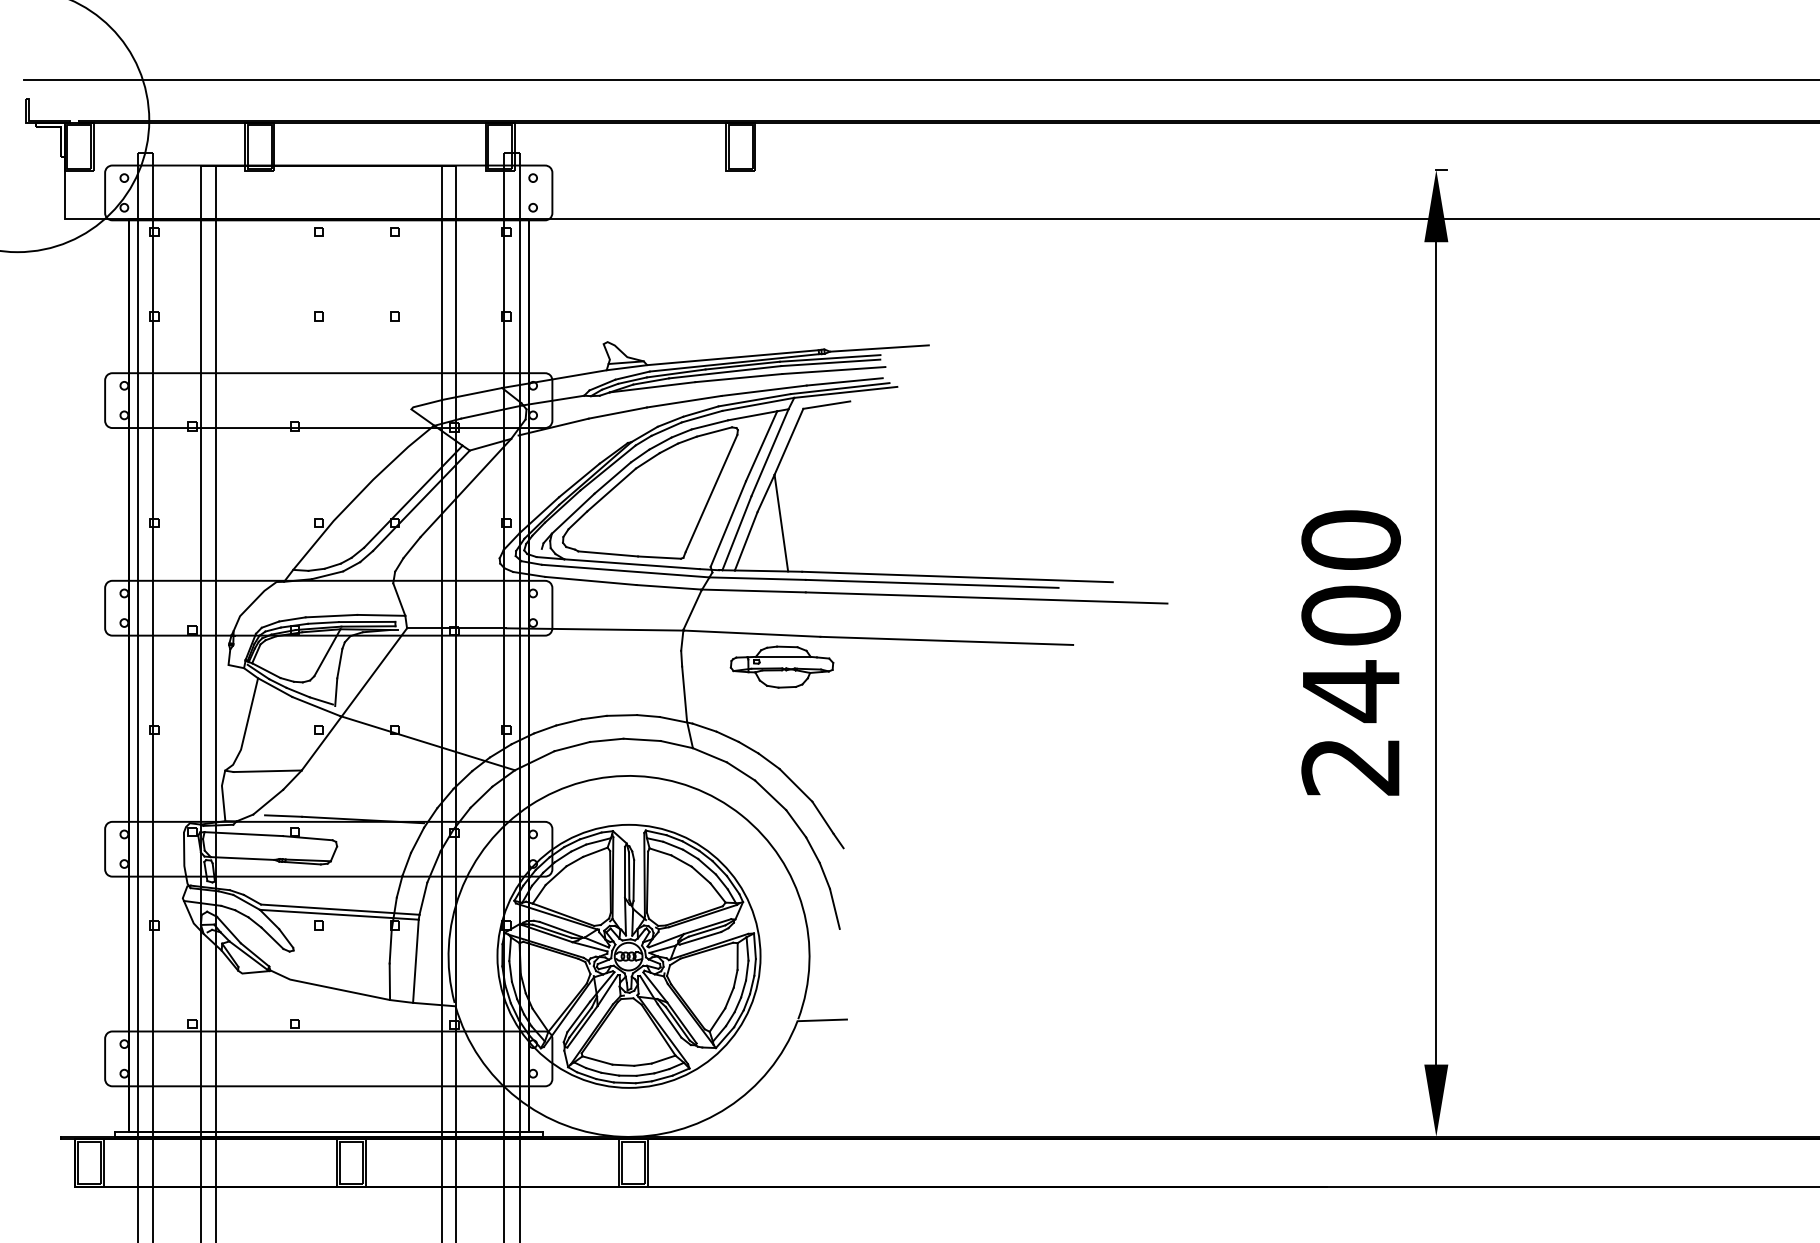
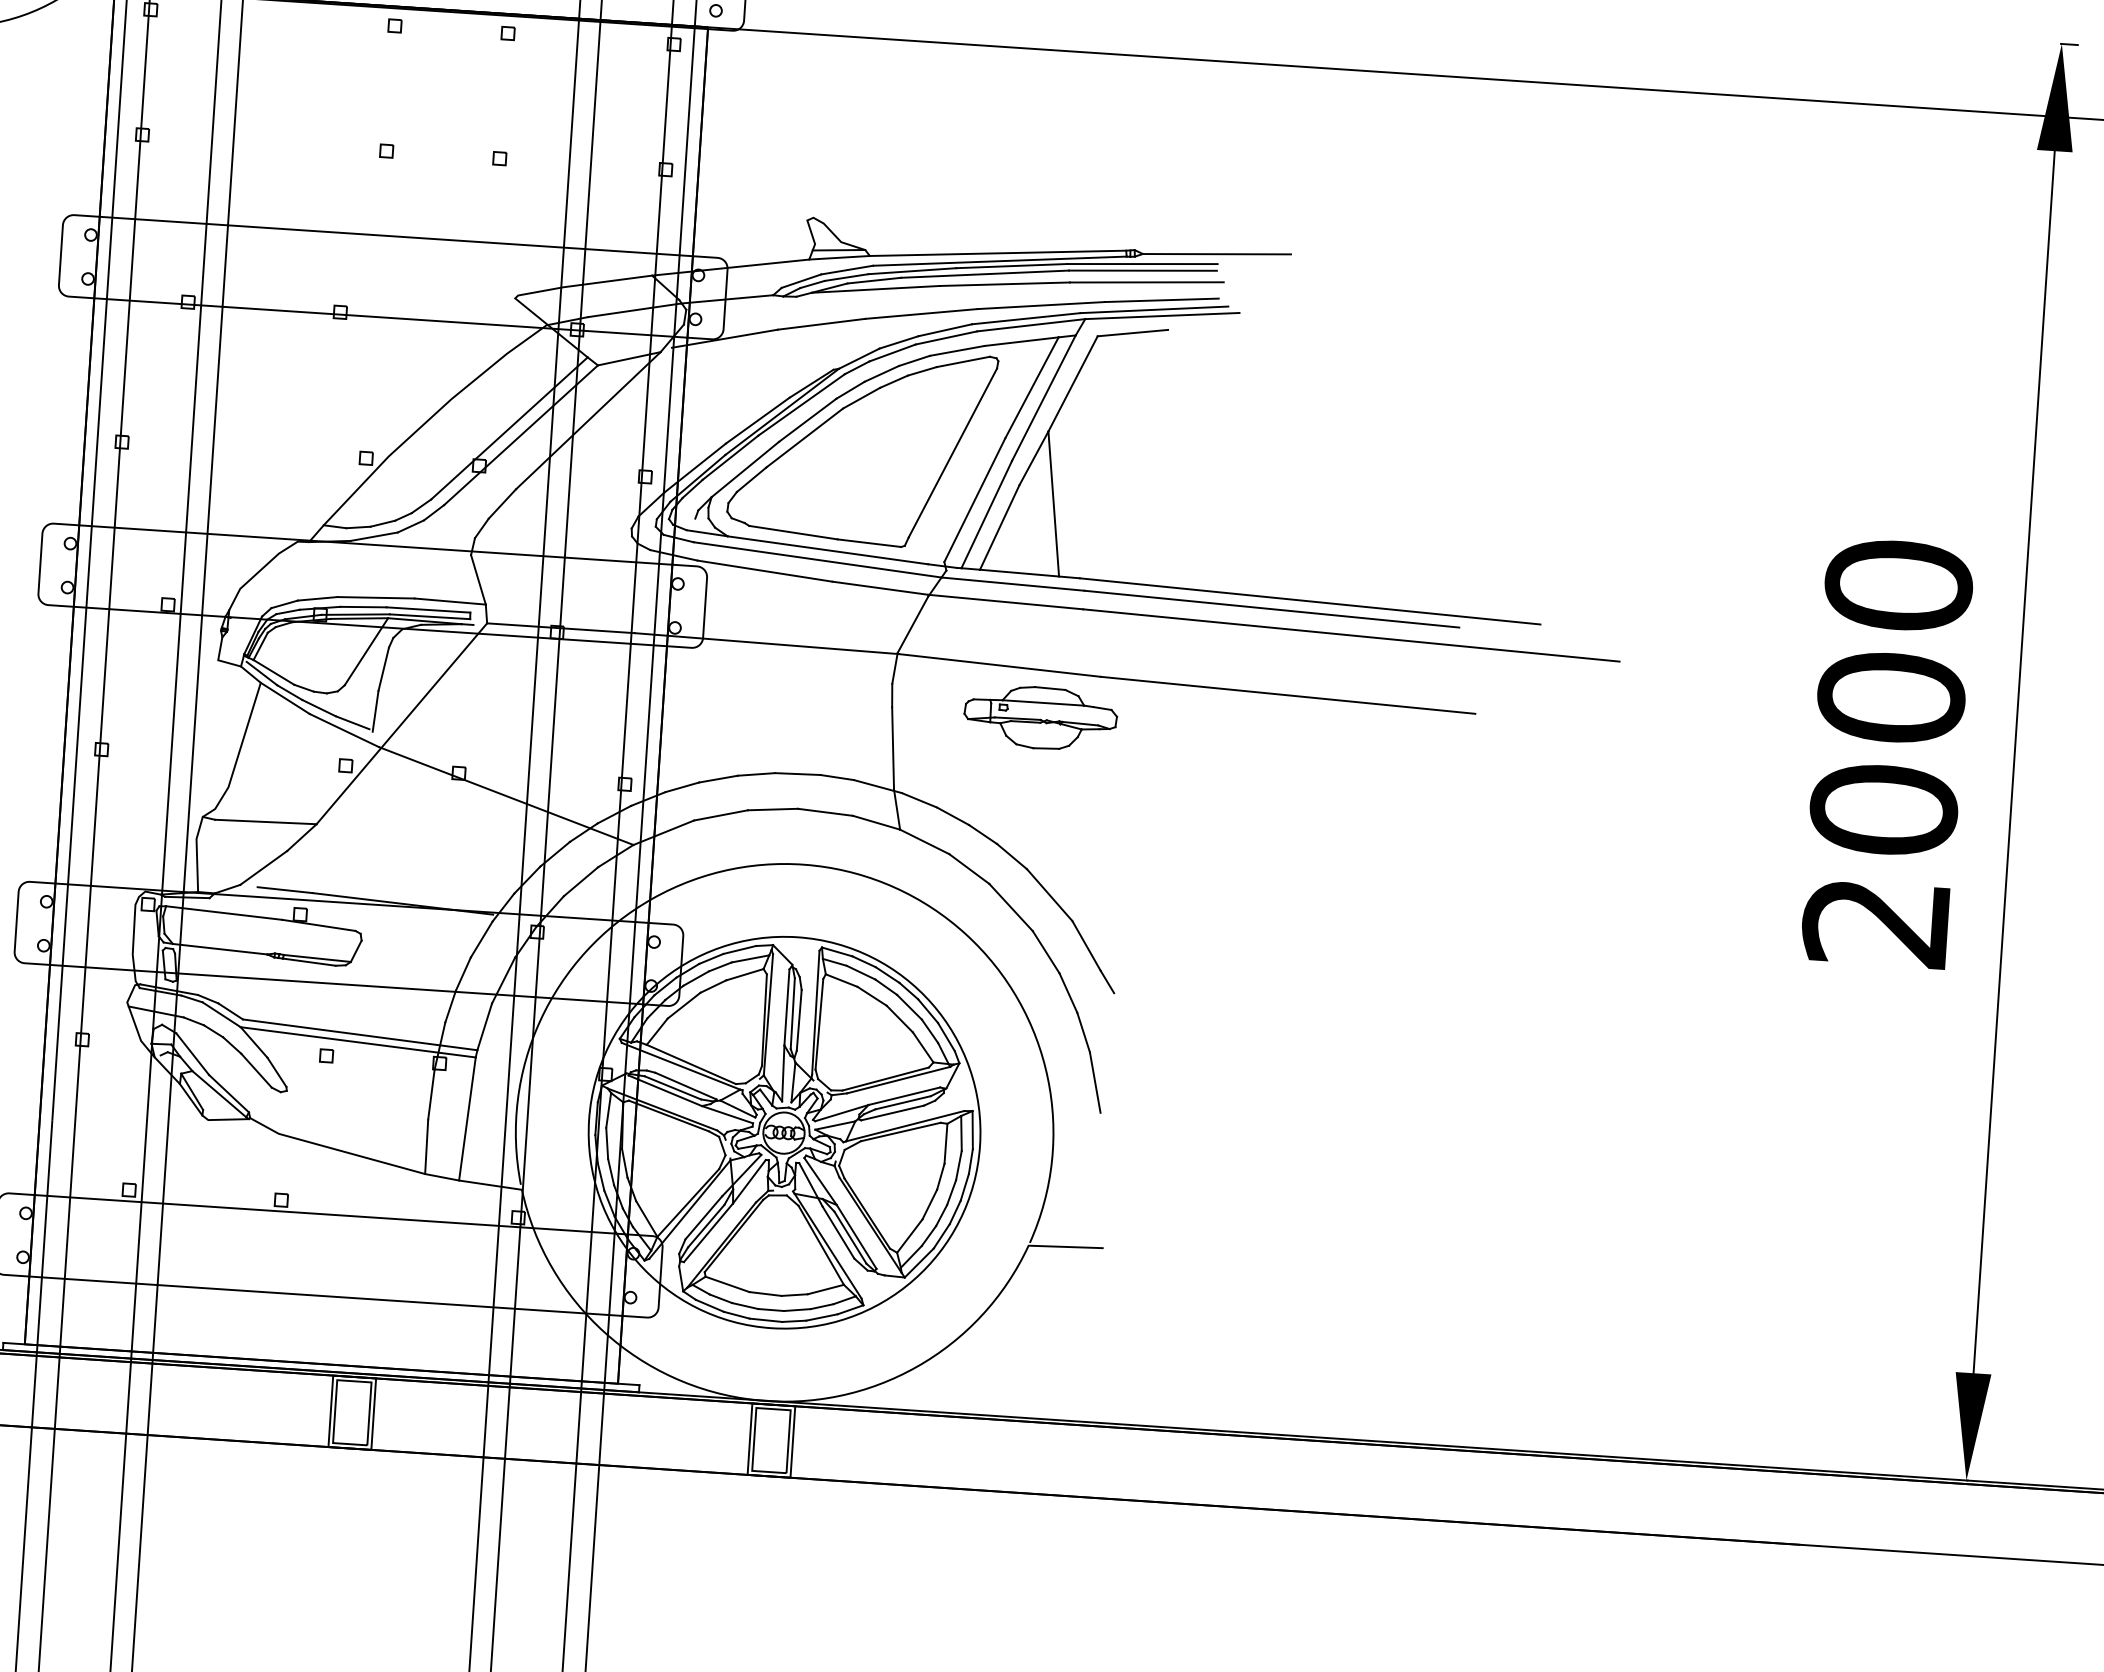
text: (1351, 691) -> (1884, 810), 2400 -> 2000

